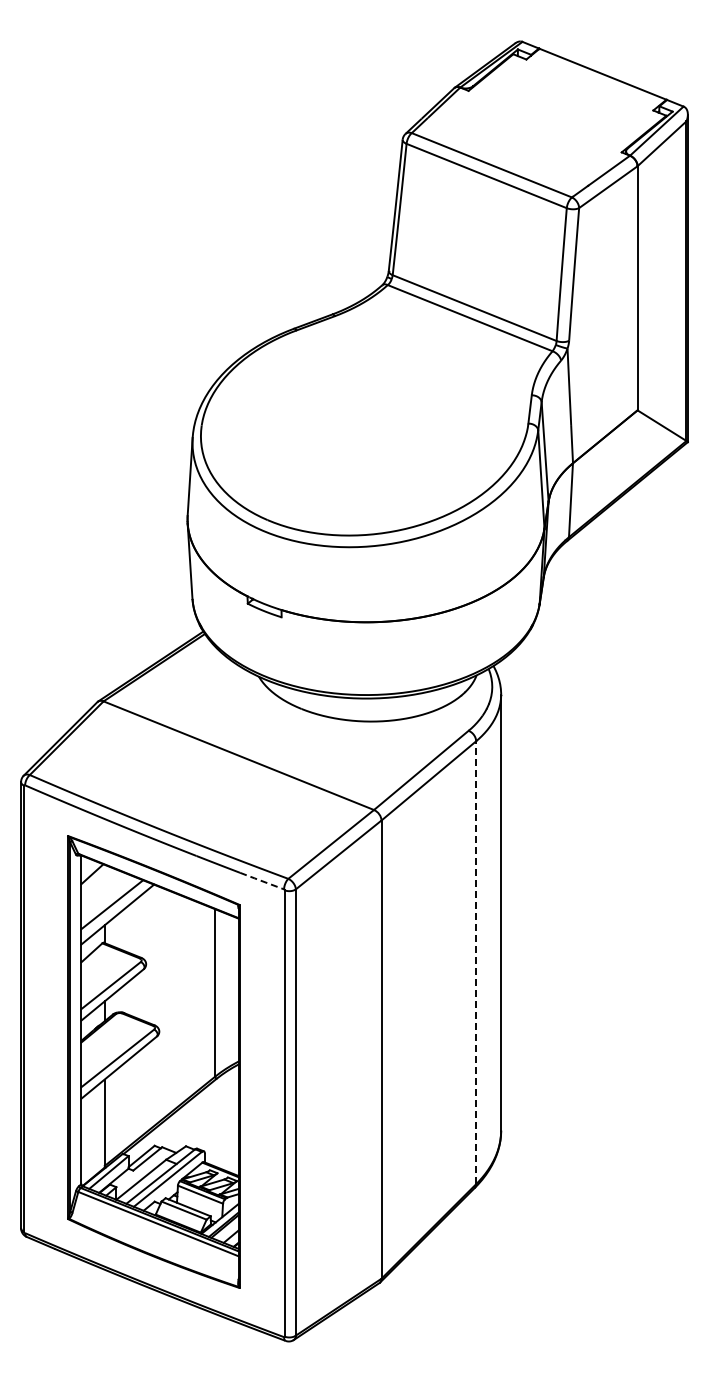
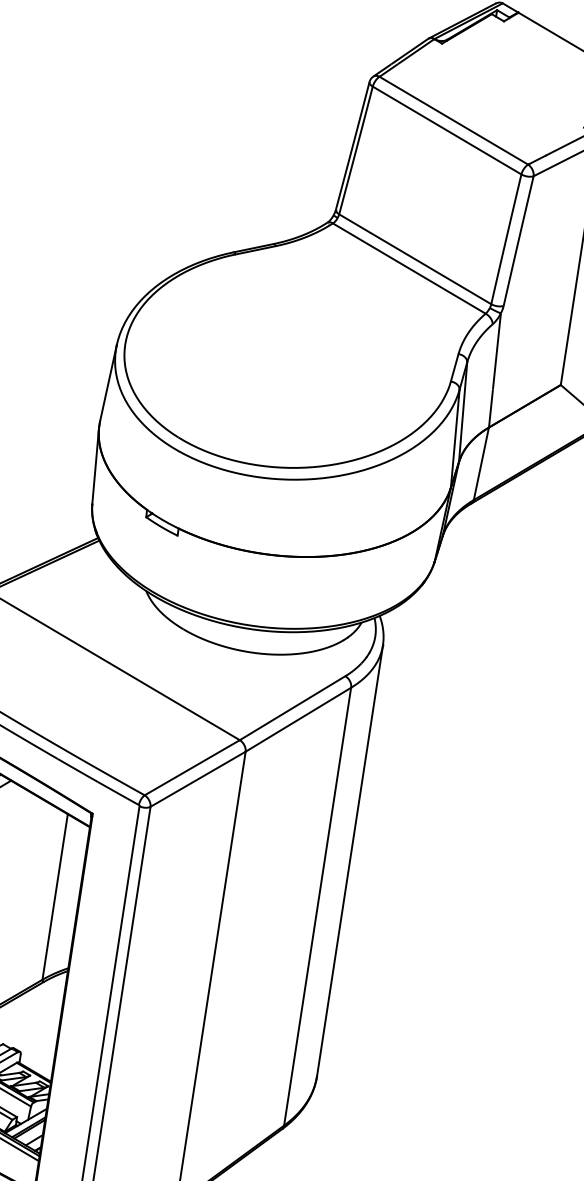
line: (262, 881) -> (118, 793), dashed -> solid
line: (476, 962) -> (318, 906), dashed -> solid

